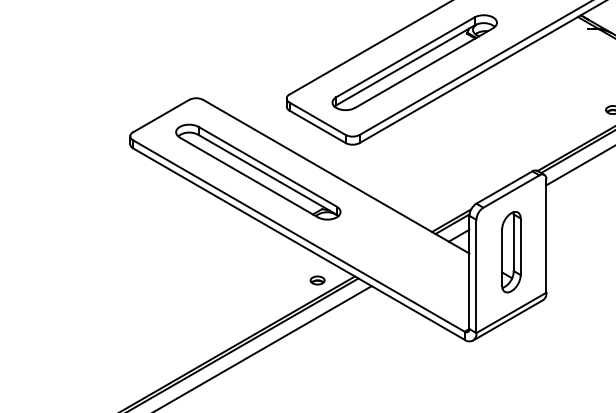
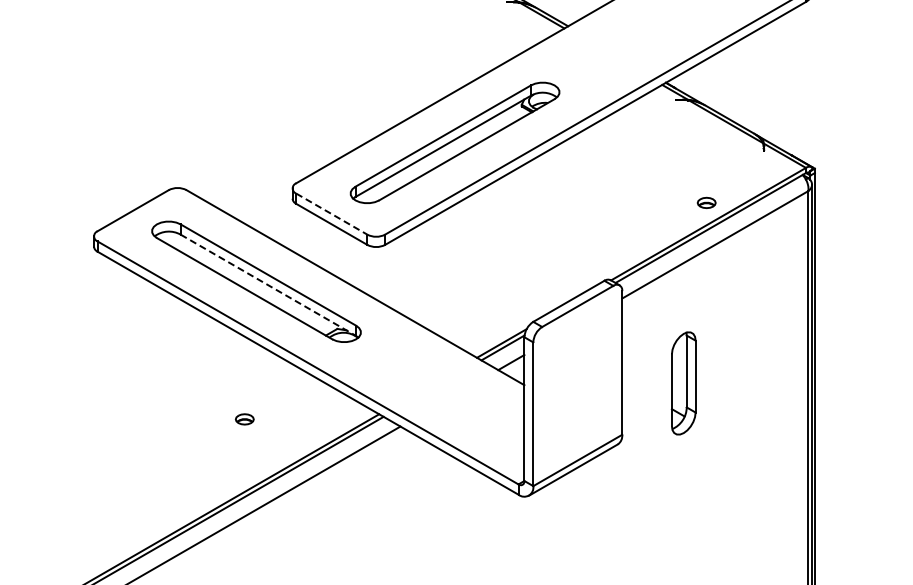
line: (318, 119) -> (332, 214), solid -> dashed
line: (267, 175) -> (268, 285), solid -> dashed
part: (511, 252) -> (683, 383), moved
part: (317, 280) -> (244, 419), moved

